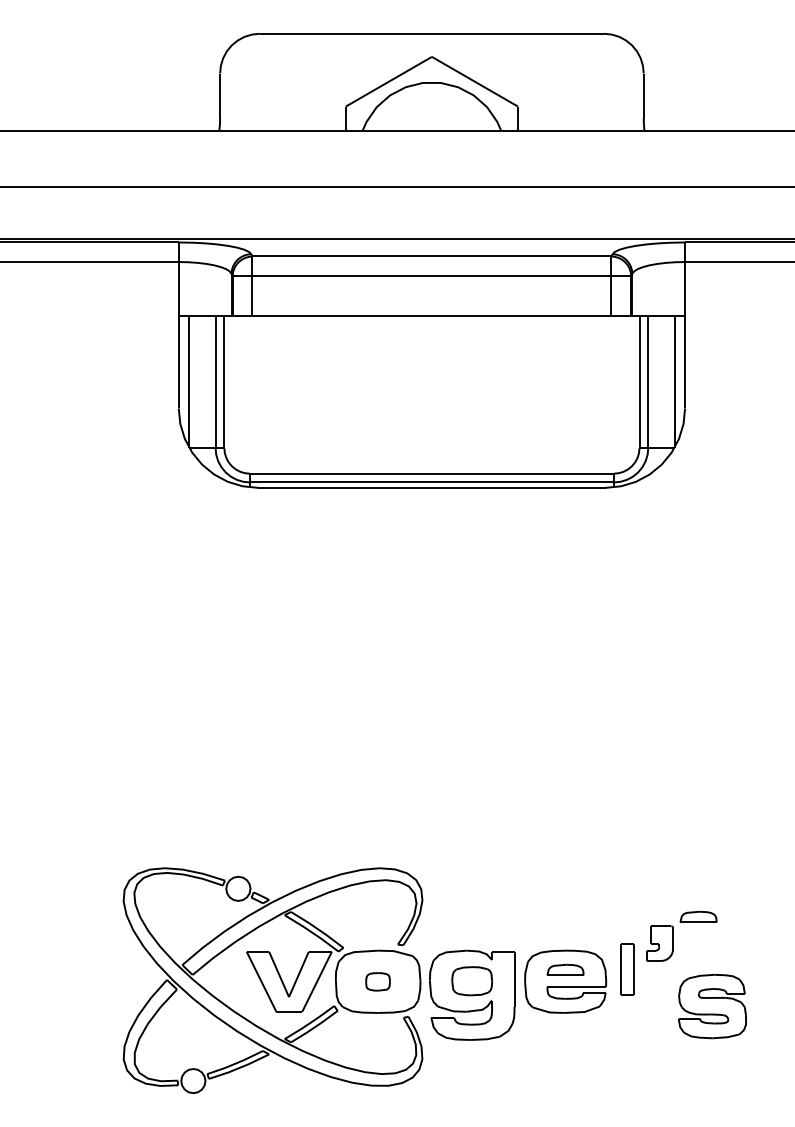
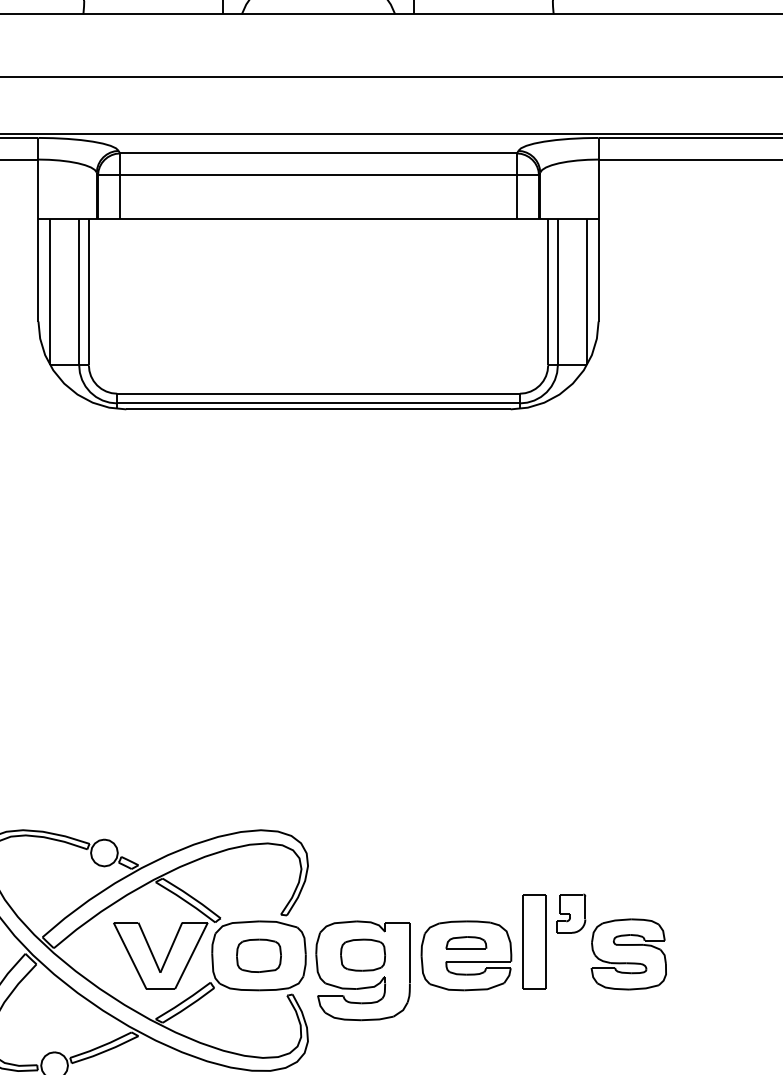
part: (698, 916) -> (613, 883), removed
part: (627, 969) -> (534, 942), size x1.67
part: (377, 981) -> (258, 955), size x1.67
part: (711, 1006) -> (627, 954), moved

